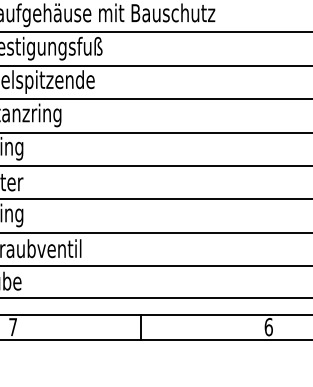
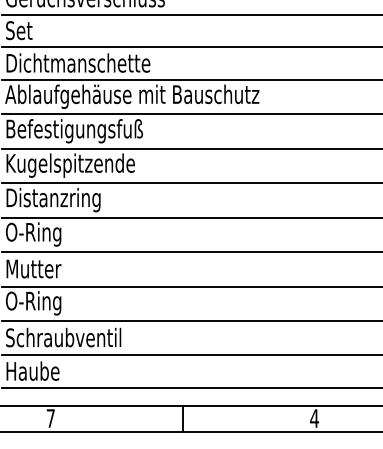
text: (268, 327) -> (314, 418), 6 -> 4

